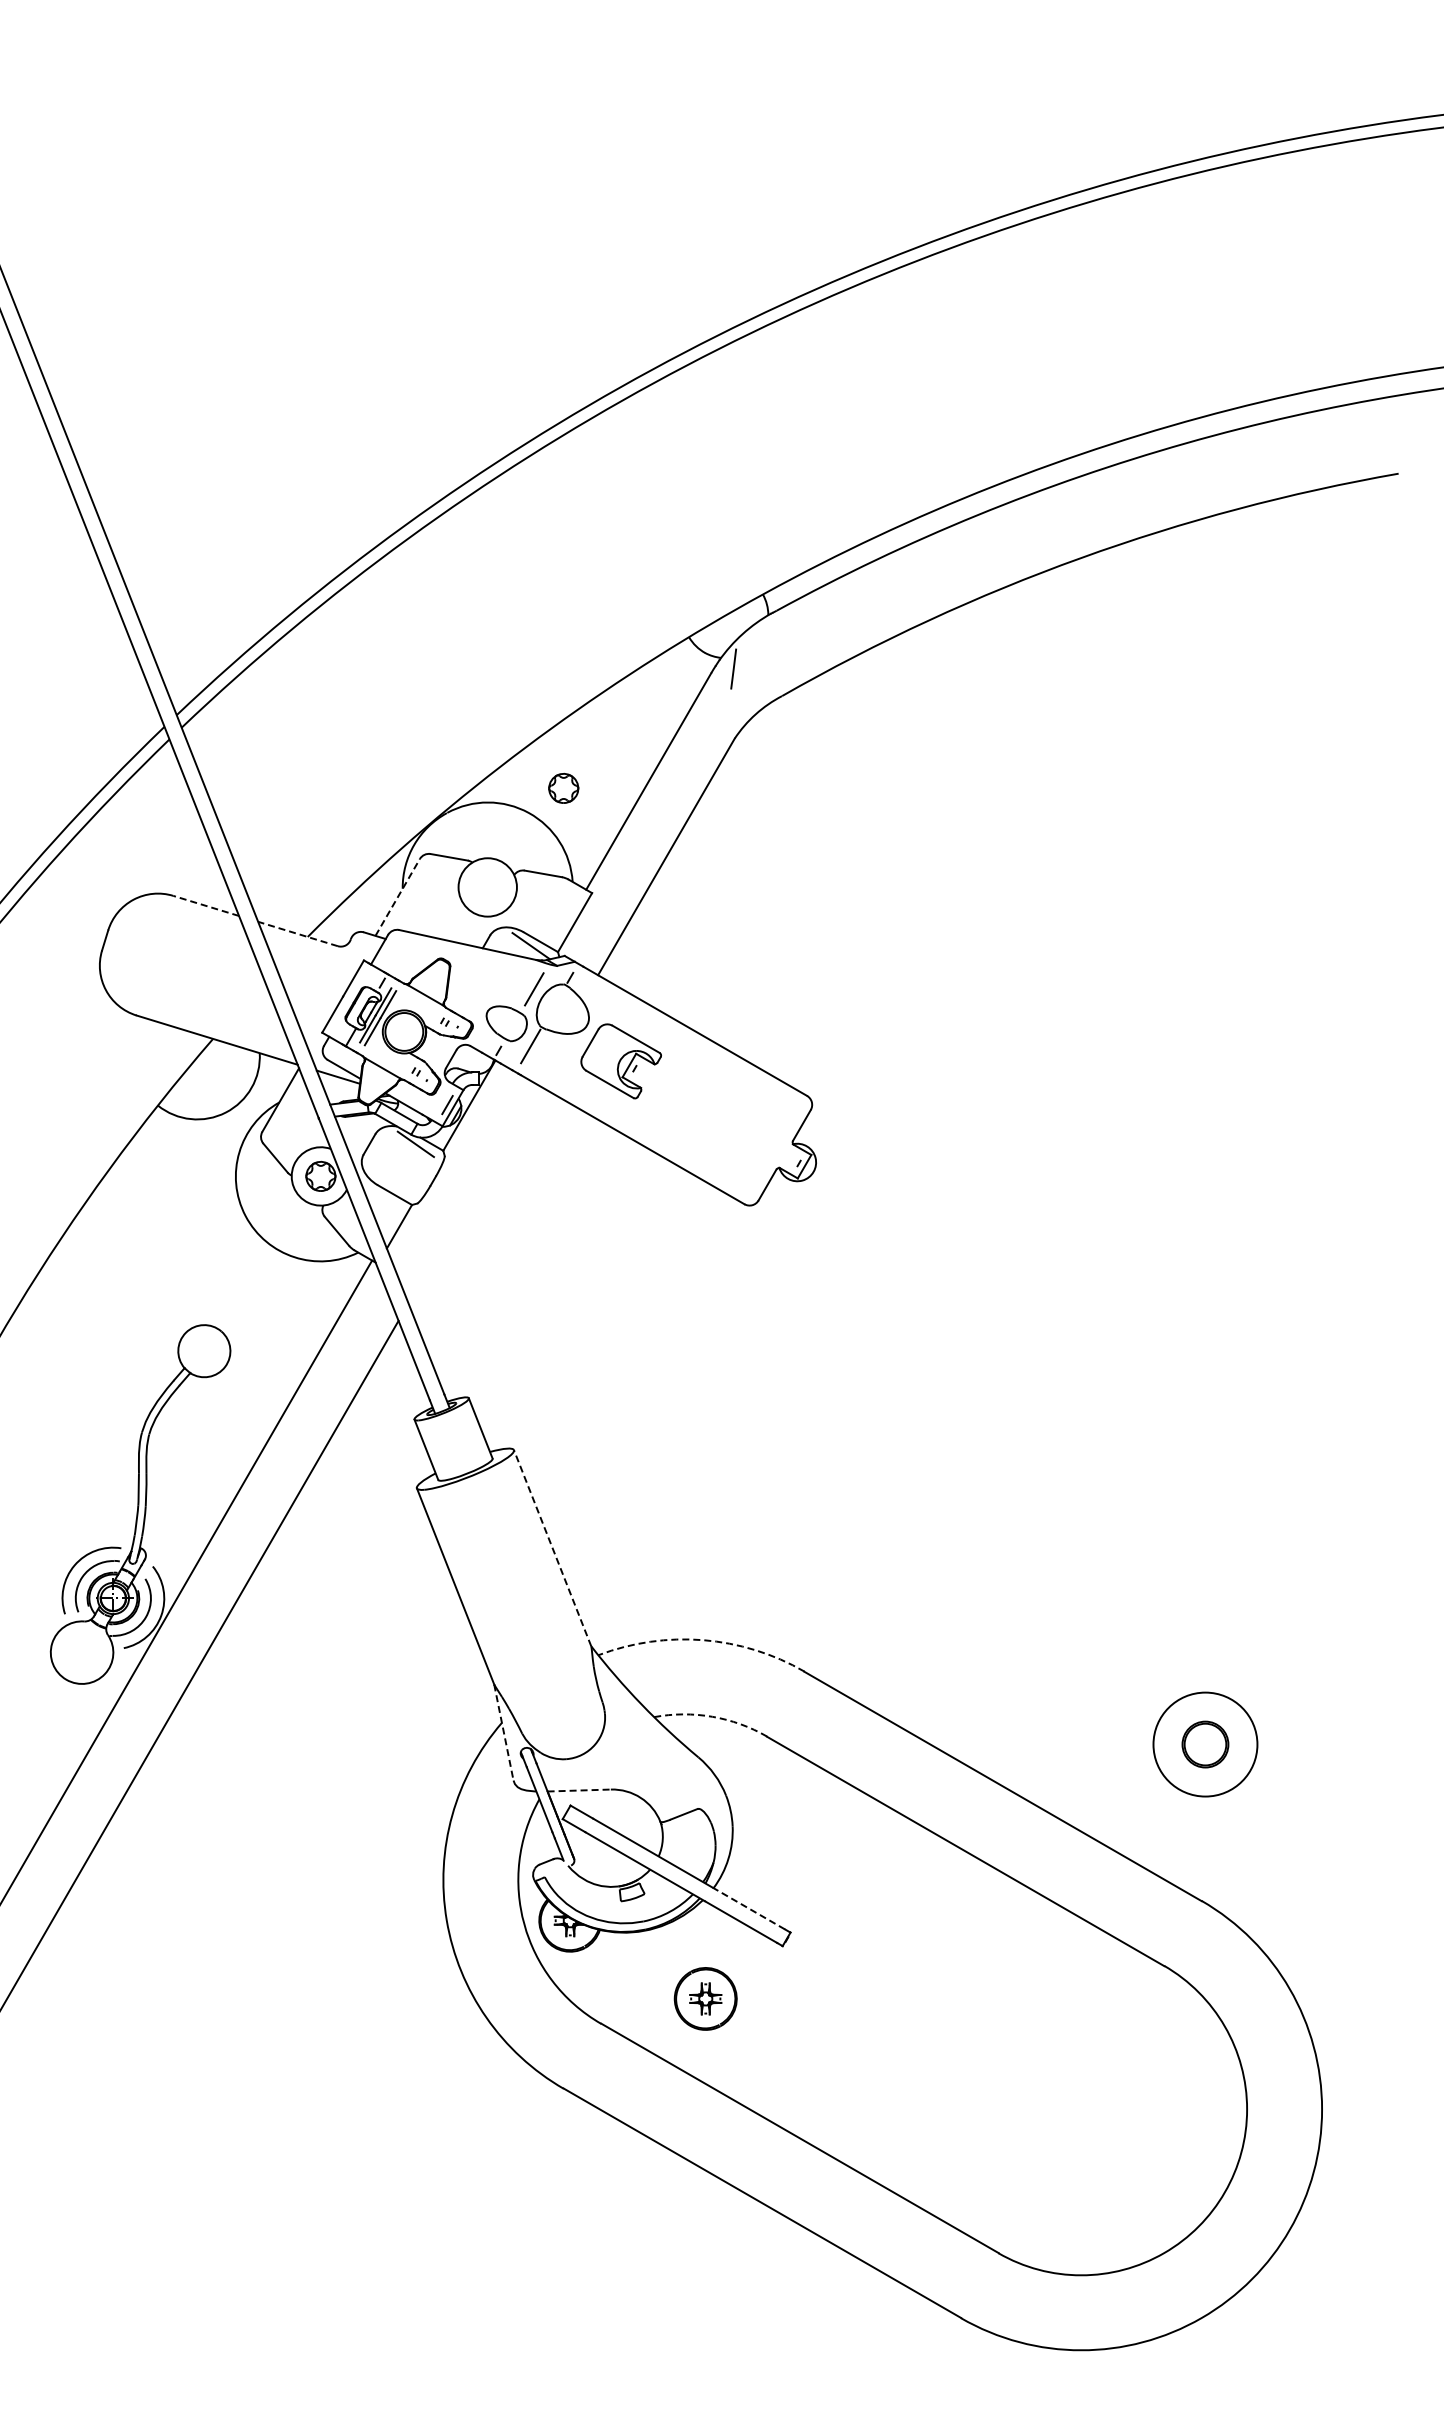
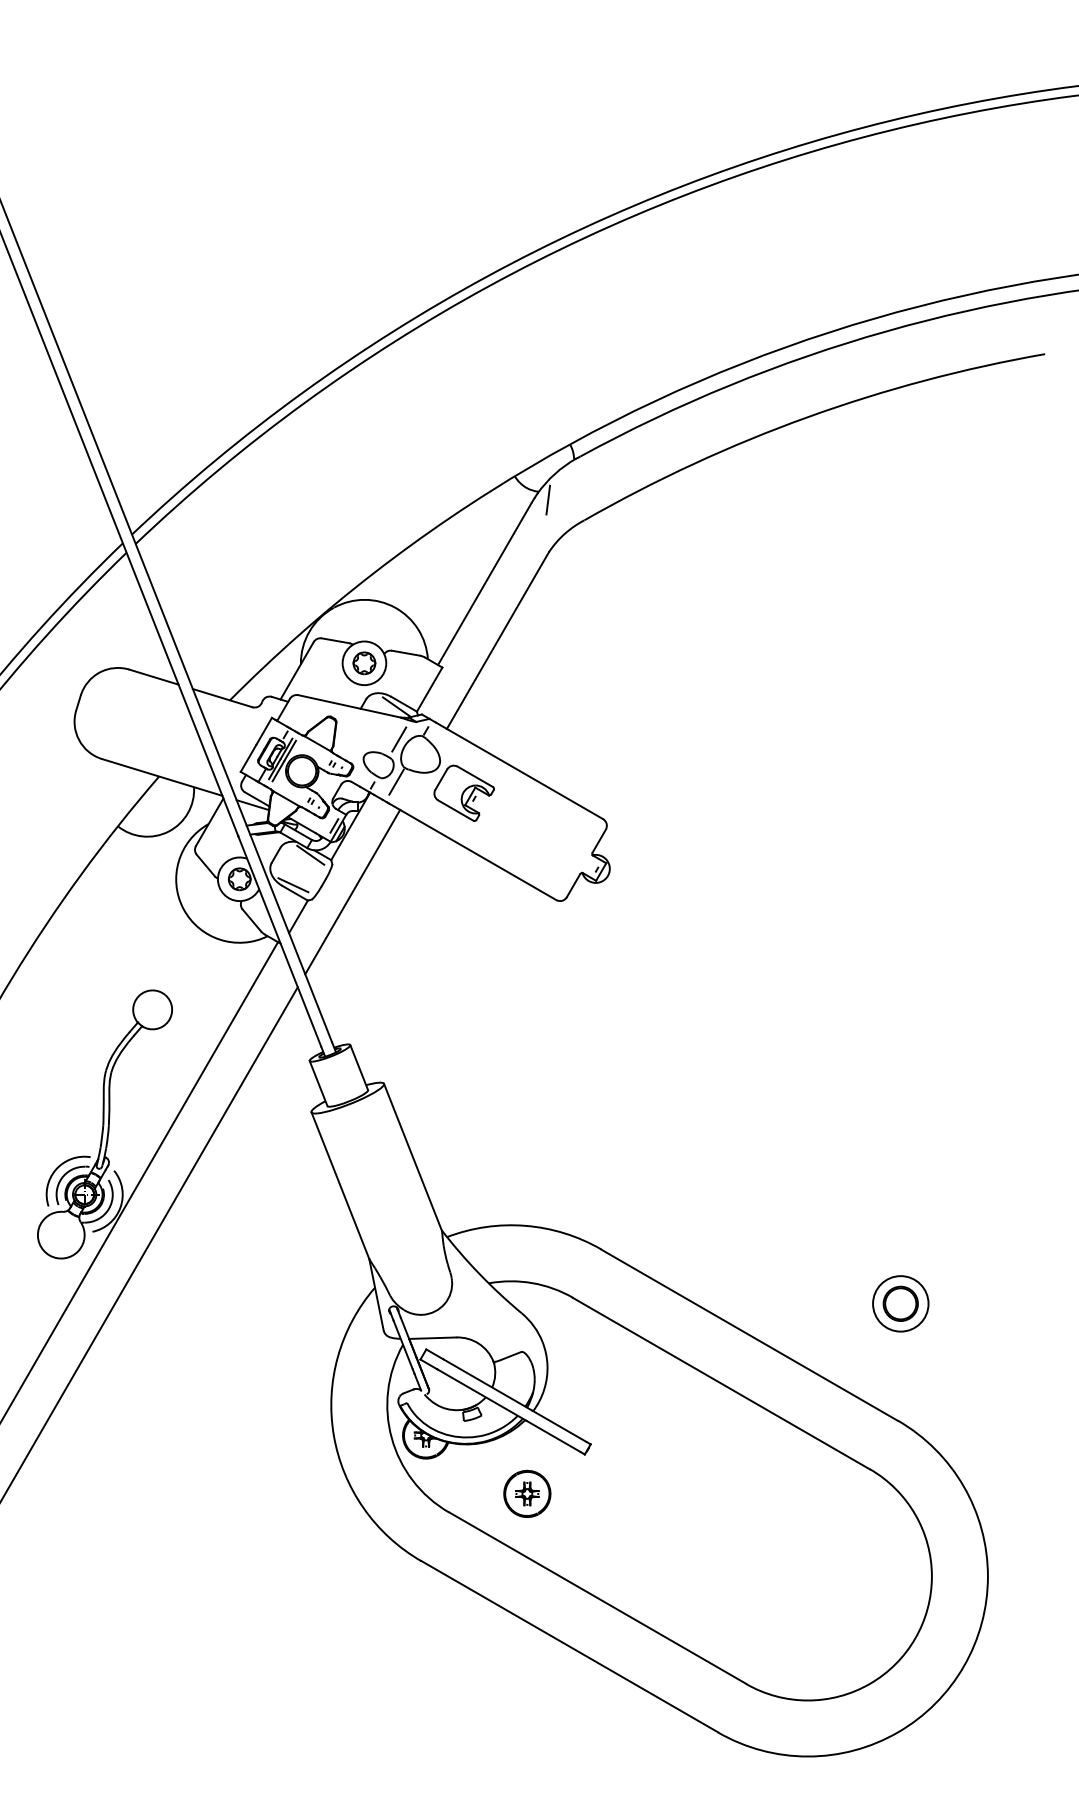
part: (563, 787) -> (364, 662), moved
line: (397, 897) -> (297, 670), dashed -> solid
line: (205, 905) -> (153, 676), dashed -> solid
line: (298, 934) -> (223, 698), dashed -> solid
line: (392, 1184) -> (293, 885), added
line: (471, 1193) -> (352, 892), added
line: (552, 1547) -> (412, 1156), dashed -> solid
arc: (703, 1640) -> (525, 1226), dashed -> solid
arc: (712, 1716) -> (532, 1282), dashed -> solid
line: (503, 1733) -> (376, 1295), dashed -> solid
circle: (1205, 1744) -> (900, 1303), size x0.71
line: (579, 1790) -> (433, 1338), dashed -> solid
line: (748, 1908) -> (559, 1426), dashed -> solid

